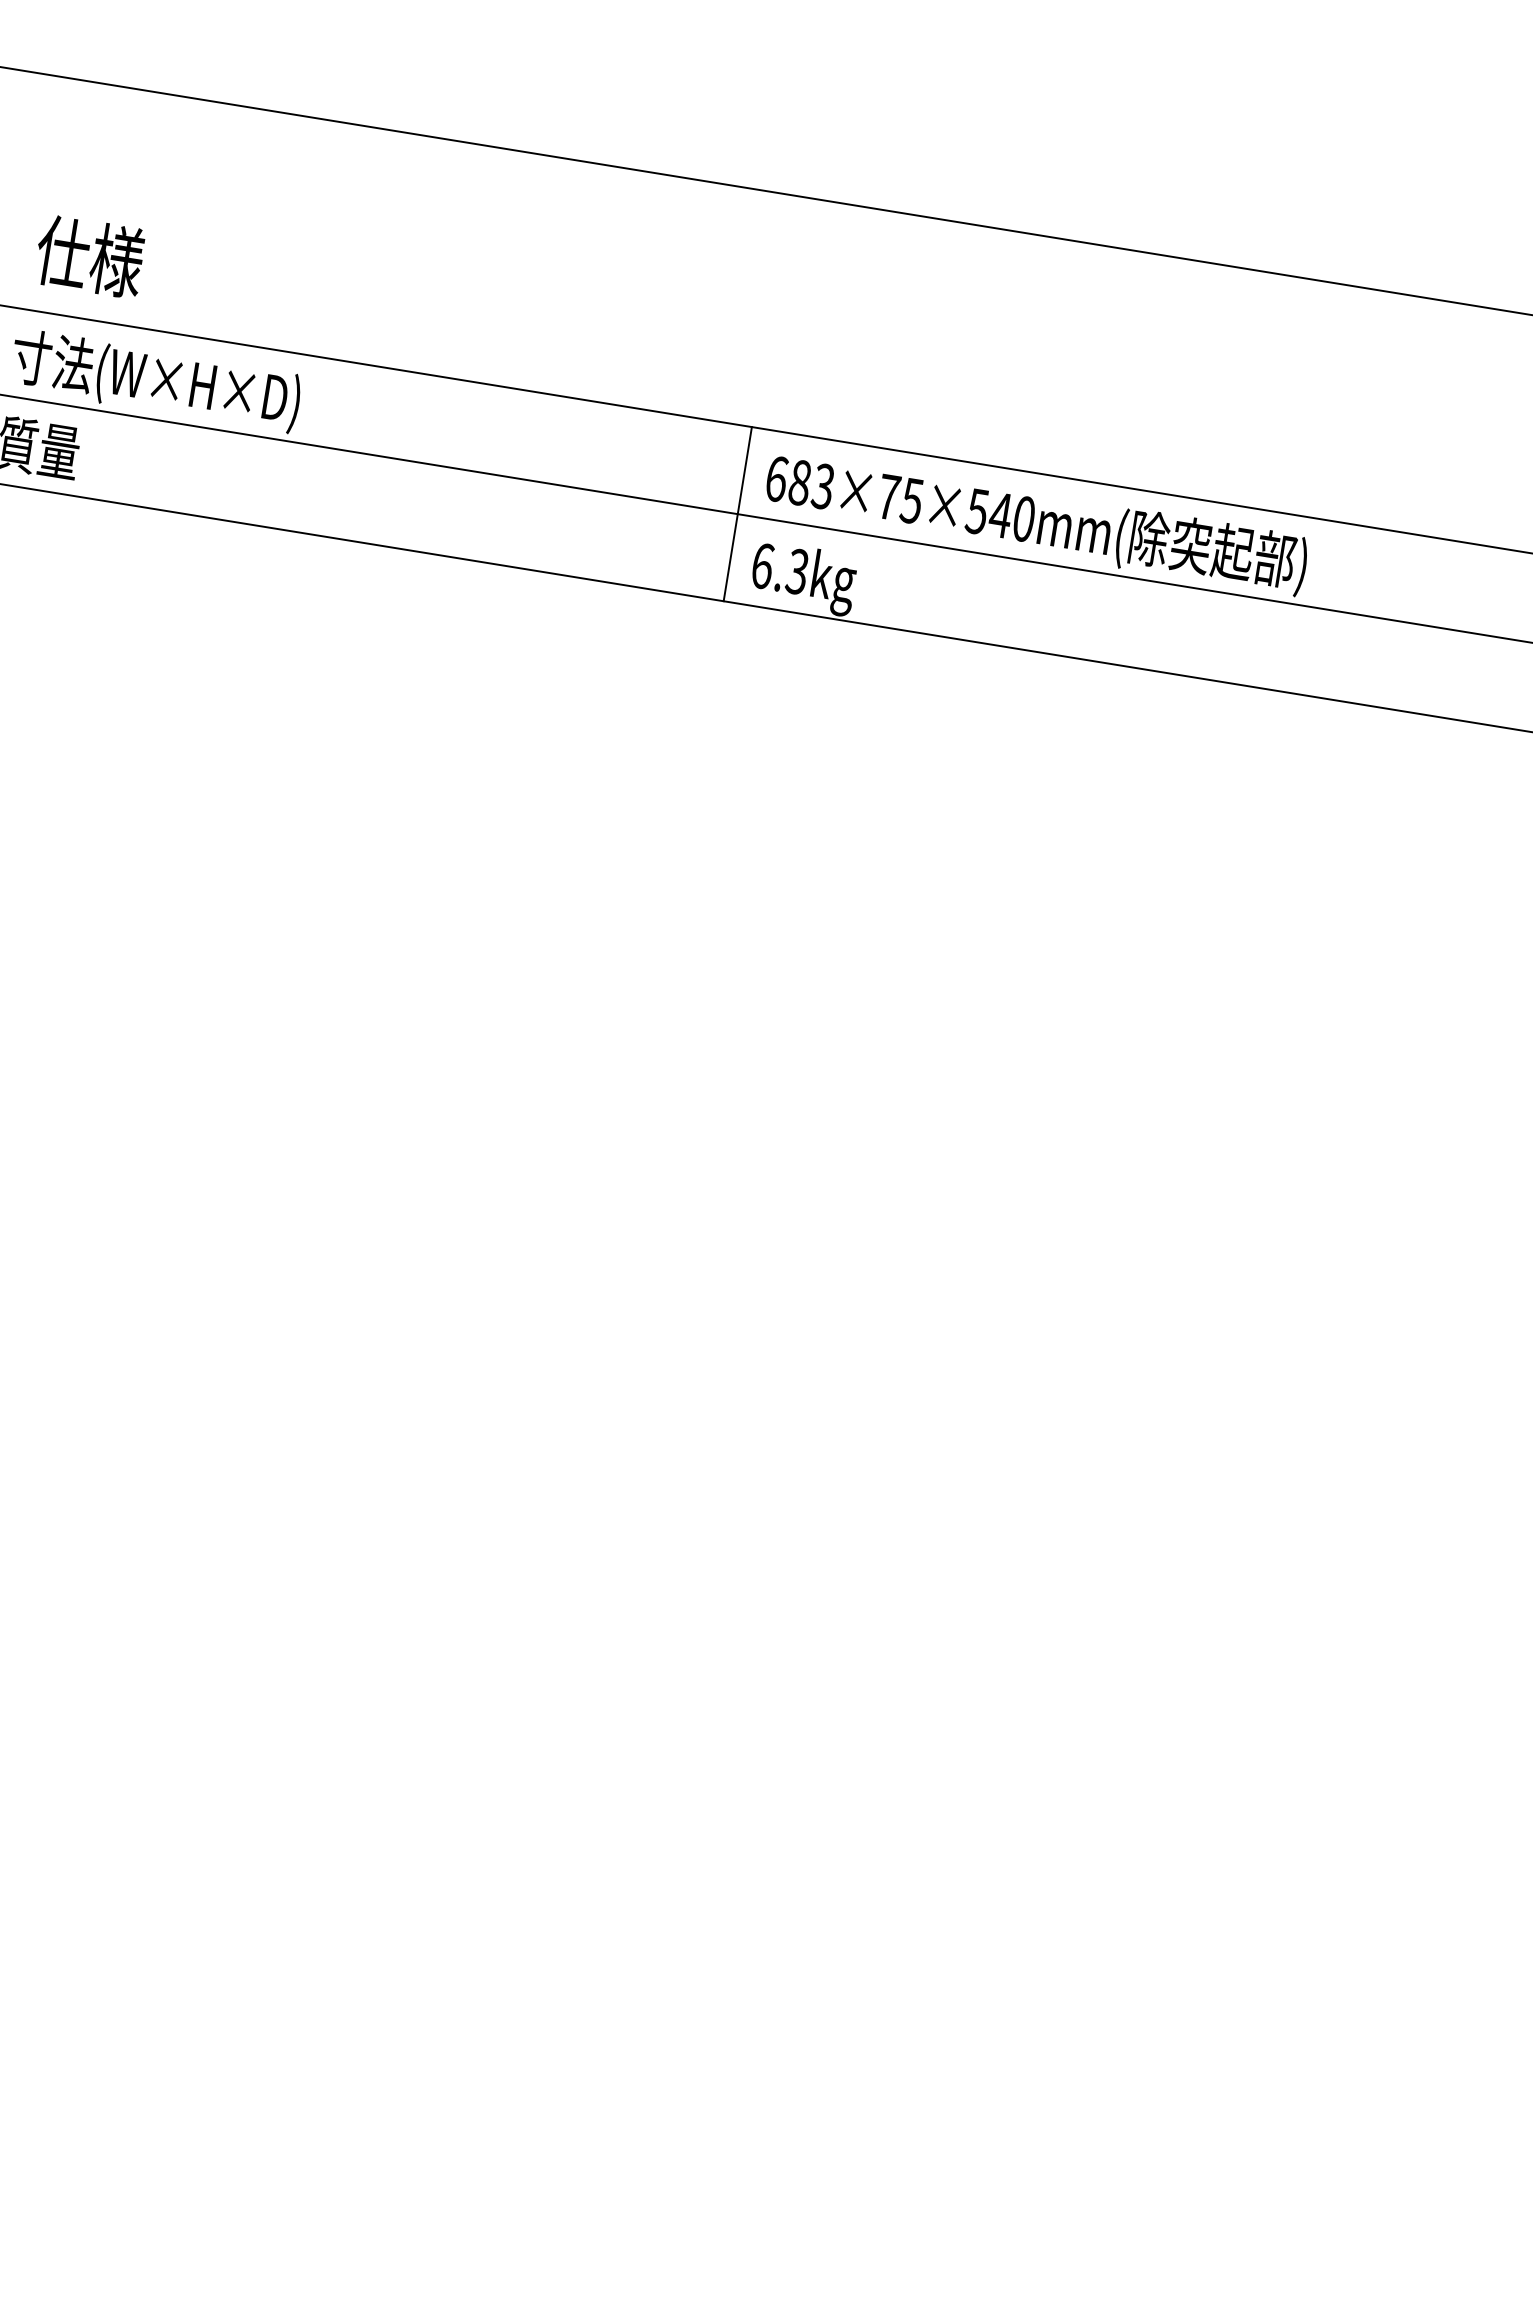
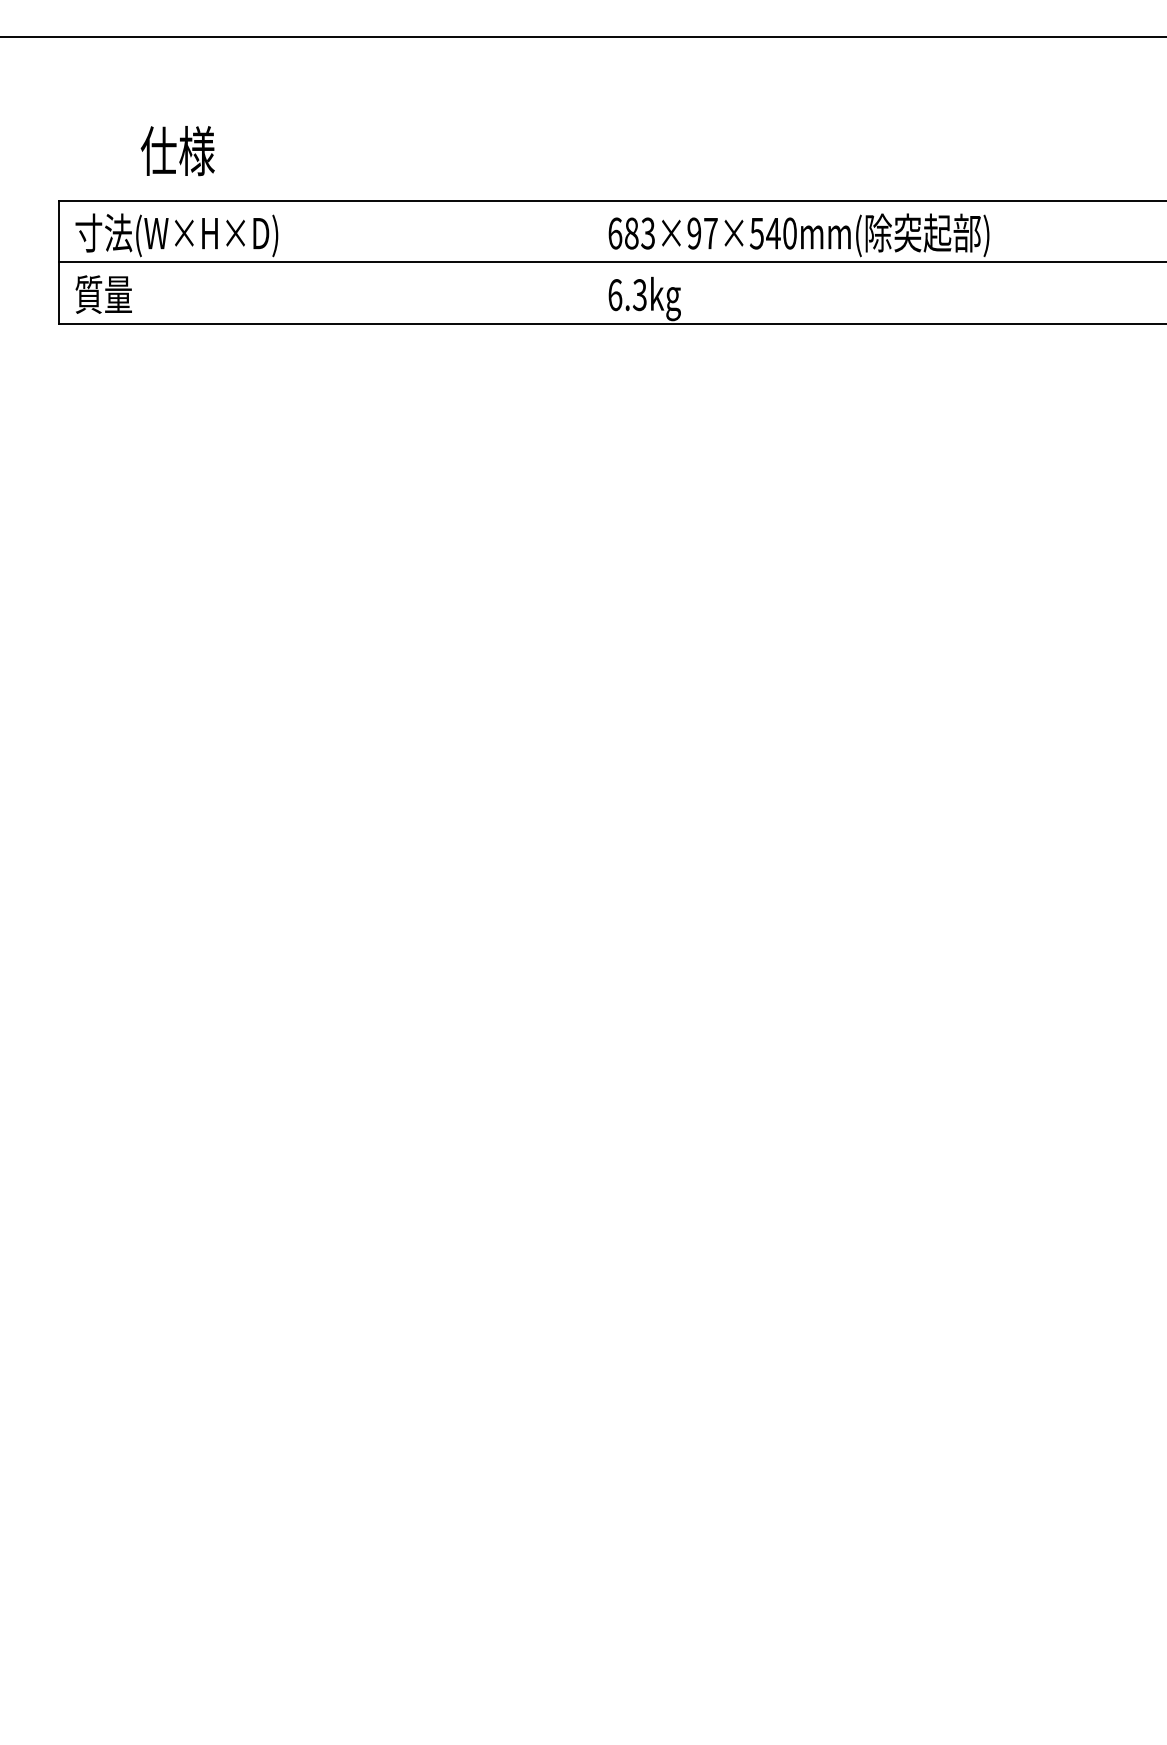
text: (89, 257) -> (177, 151), moved
text: (900, 498) -> (702, 233), 683×75×540mm( -> 683×97×540mm(
line: (738, 513) -> (592, 261), removed

